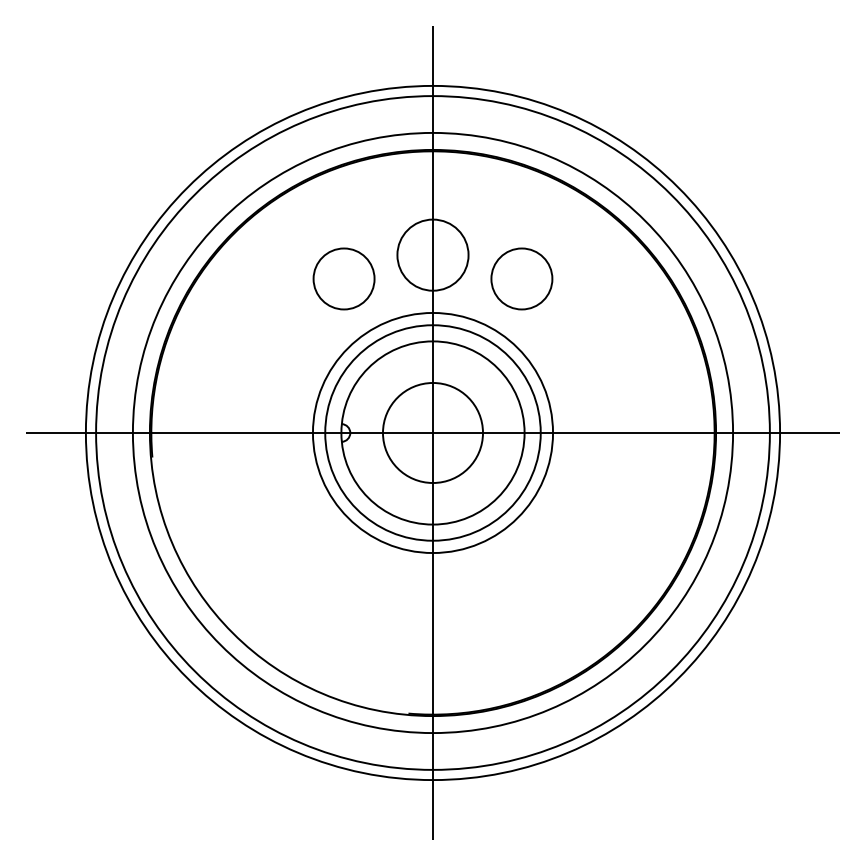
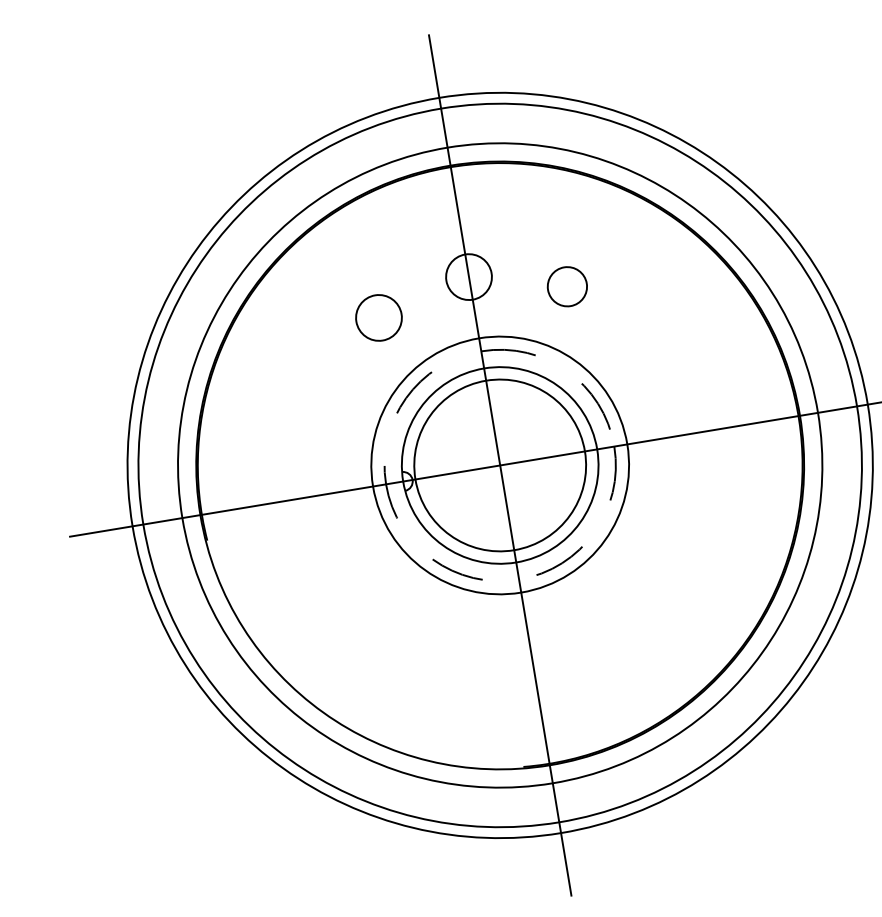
circle: (432, 254) -> (468, 276), size x0.6
circle: (343, 278) -> (378, 317), size x0.7
circle: (521, 278) -> (566, 286), size x0.6
circle: (432, 432) -> (499, 465), size x1.6
circle: (432, 432) -> (499, 465), solid -> dashed

